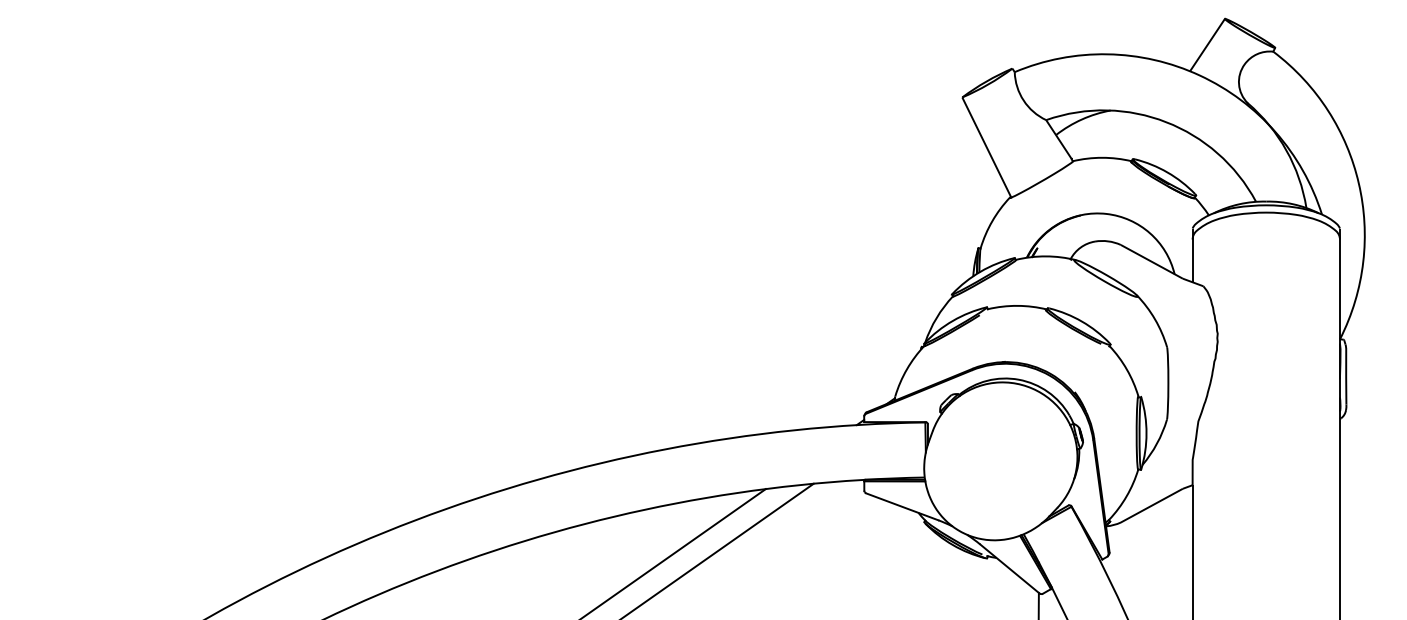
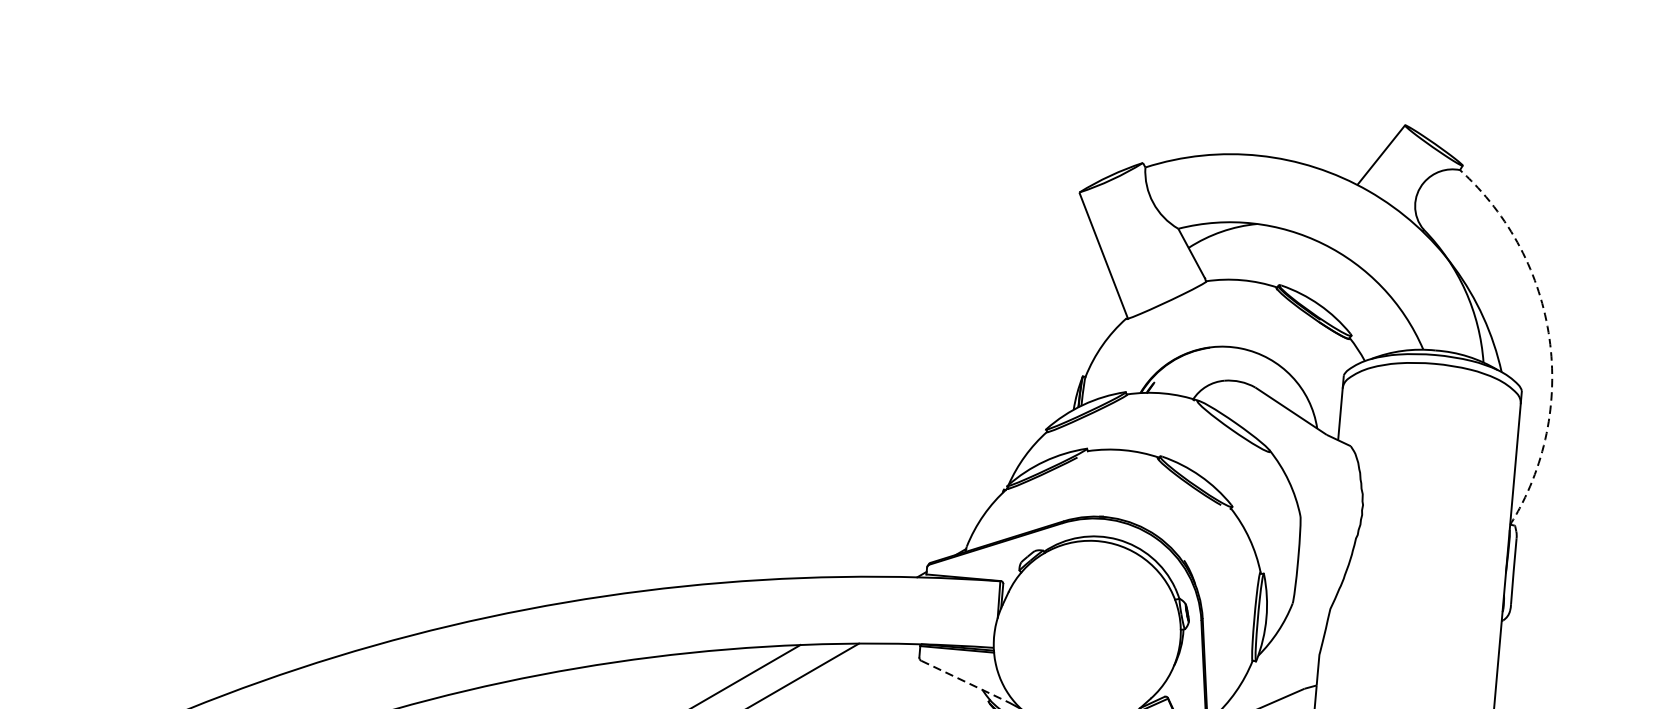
line: (1358, 181) -> (1549, 335), solid -> dashed
line: (902, 507) -> (963, 681), solid -> dashed

